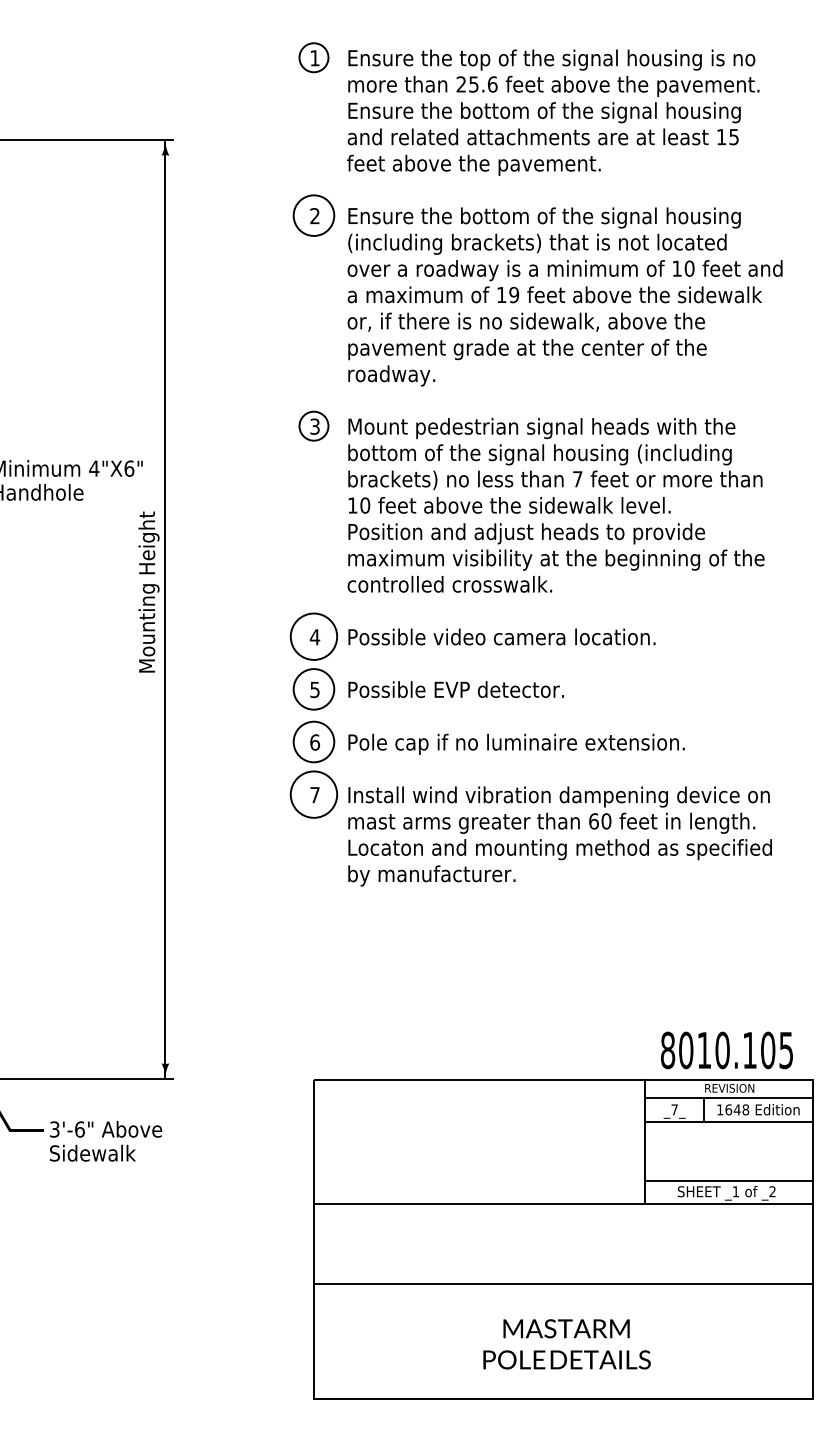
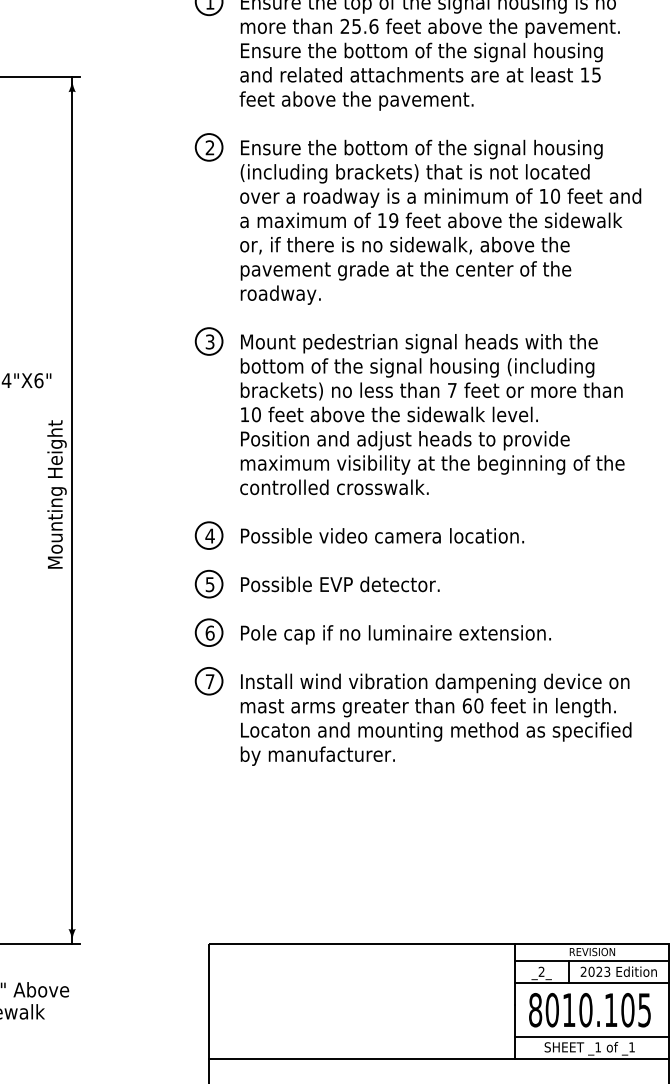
circle: (313, 215) -> (208, 147), size x0.71
circle: (313, 636) -> (208, 535), size x0.62
circle: (313, 688) -> (208, 583), size x0.71
circle: (313, 741) -> (208, 632), size x0.71
circle: (313, 794) -> (208, 681), size x0.62
text: (726, 1050) -> (589, 1010), moved
text: (674, 1109) -> (541, 971), _7_ -> _2_
text: (733, 1109) -> (595, 971), 1648 -> 2023
text: (772, 1191) -> (631, 1047), _2 -> _1

